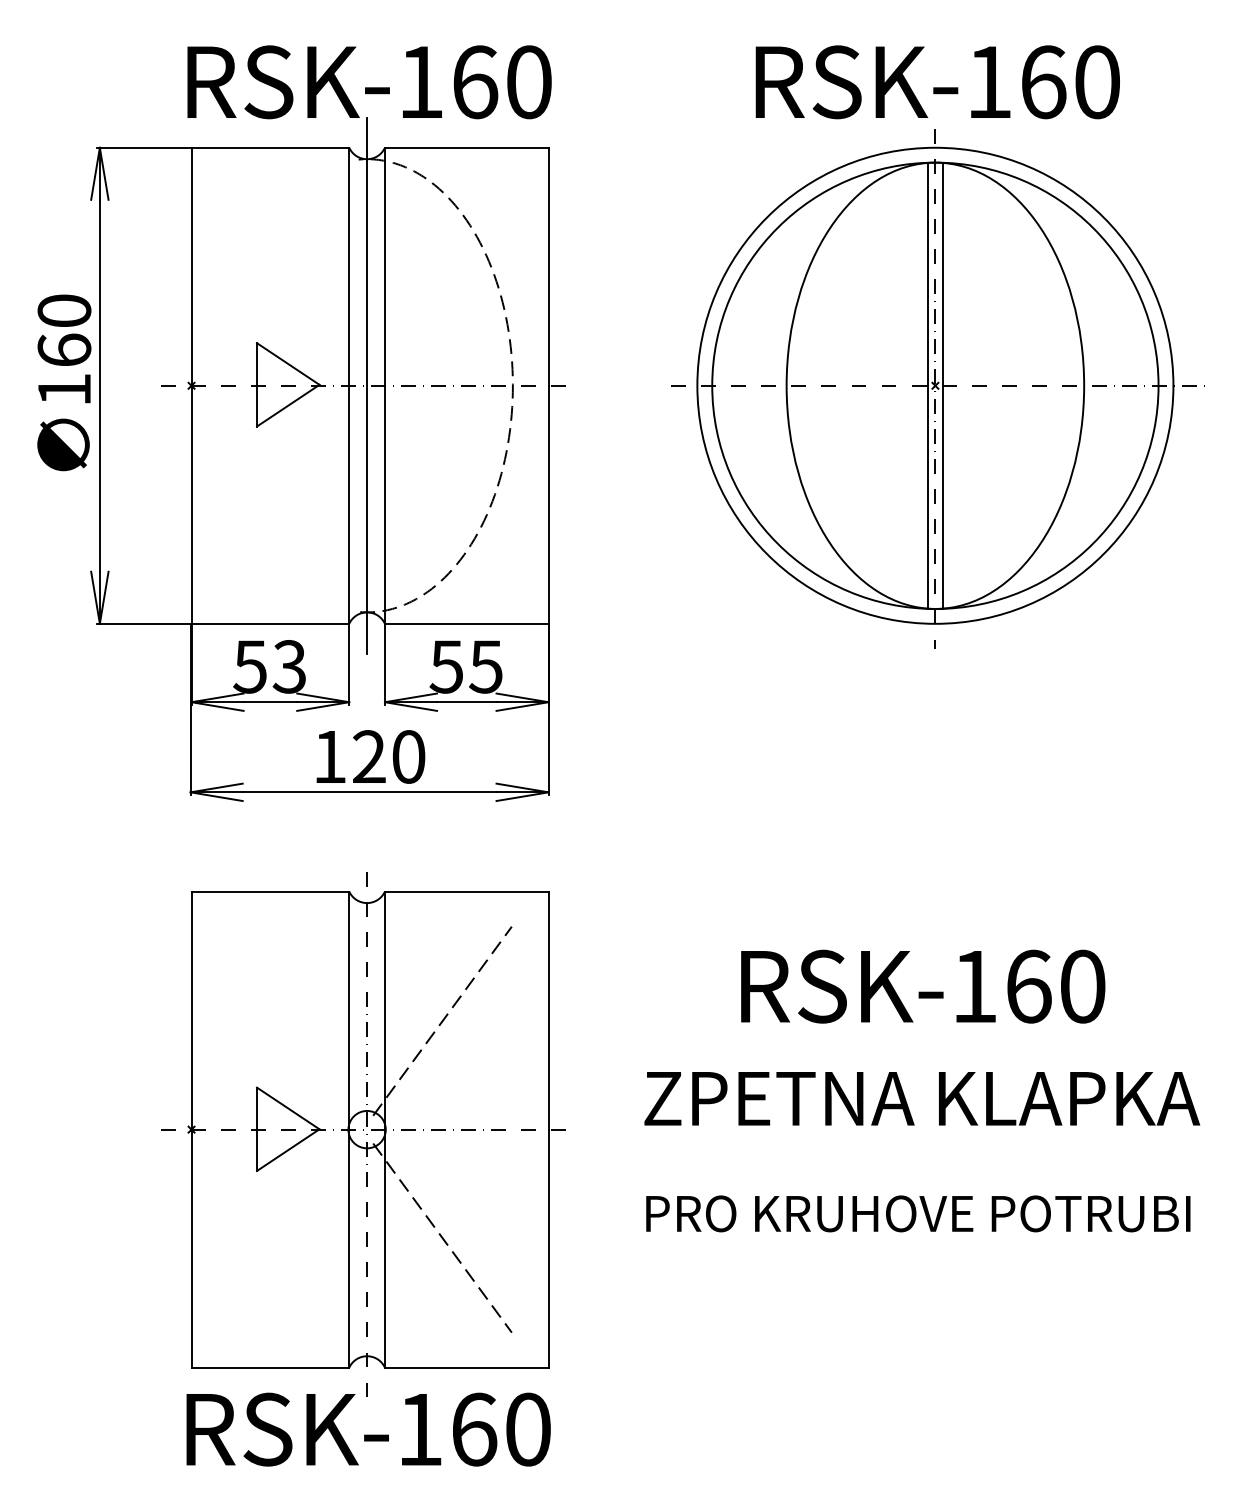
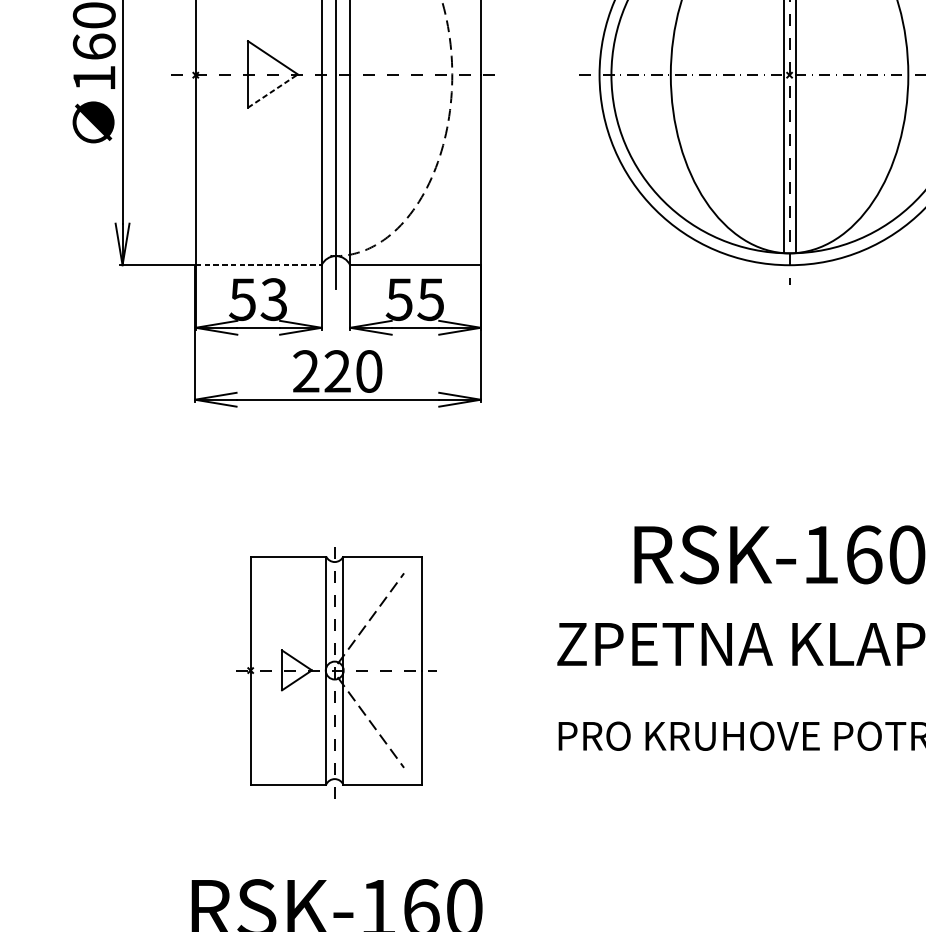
line: (288, 405) -> (273, 90), solid -> dashed
line: (270, 623) -> (258, 264), solid -> dashed
text: (329, 756) -> (305, 371), 120 -> 220
part: (363, 1134) -> (333, 672), size x0.6

